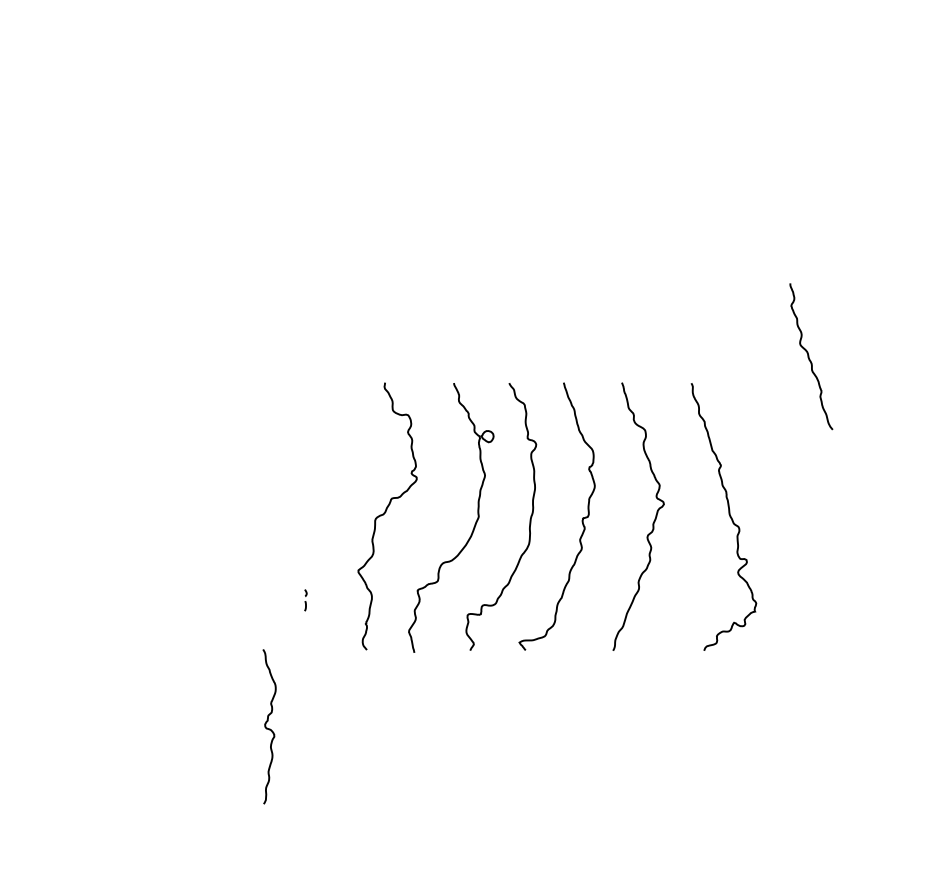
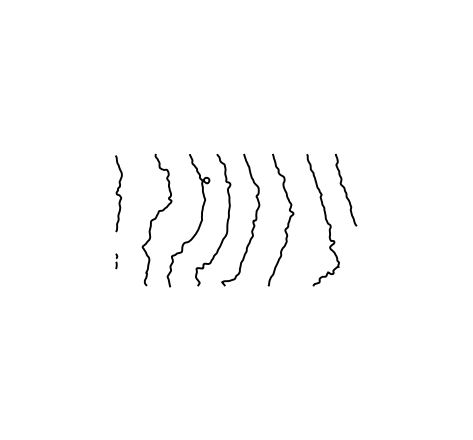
curve: (809, 357) -> (345, 190), moved
part: (305, 600) -> (116, 261), size x1.43
curve: (266, 726) -> (117, 193), moved

